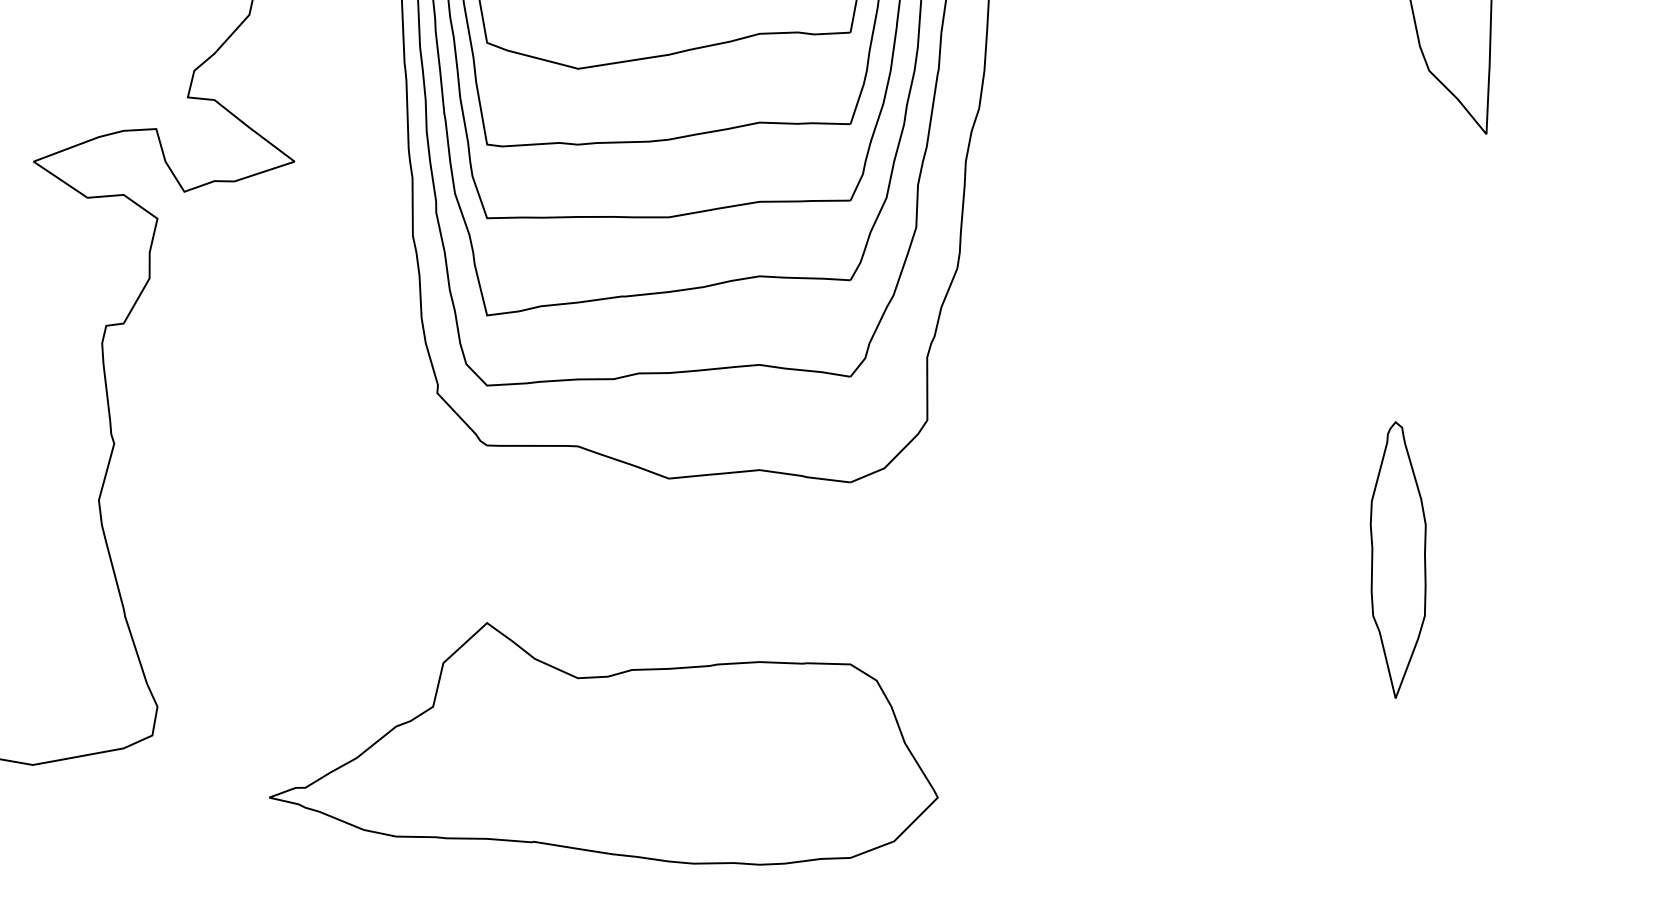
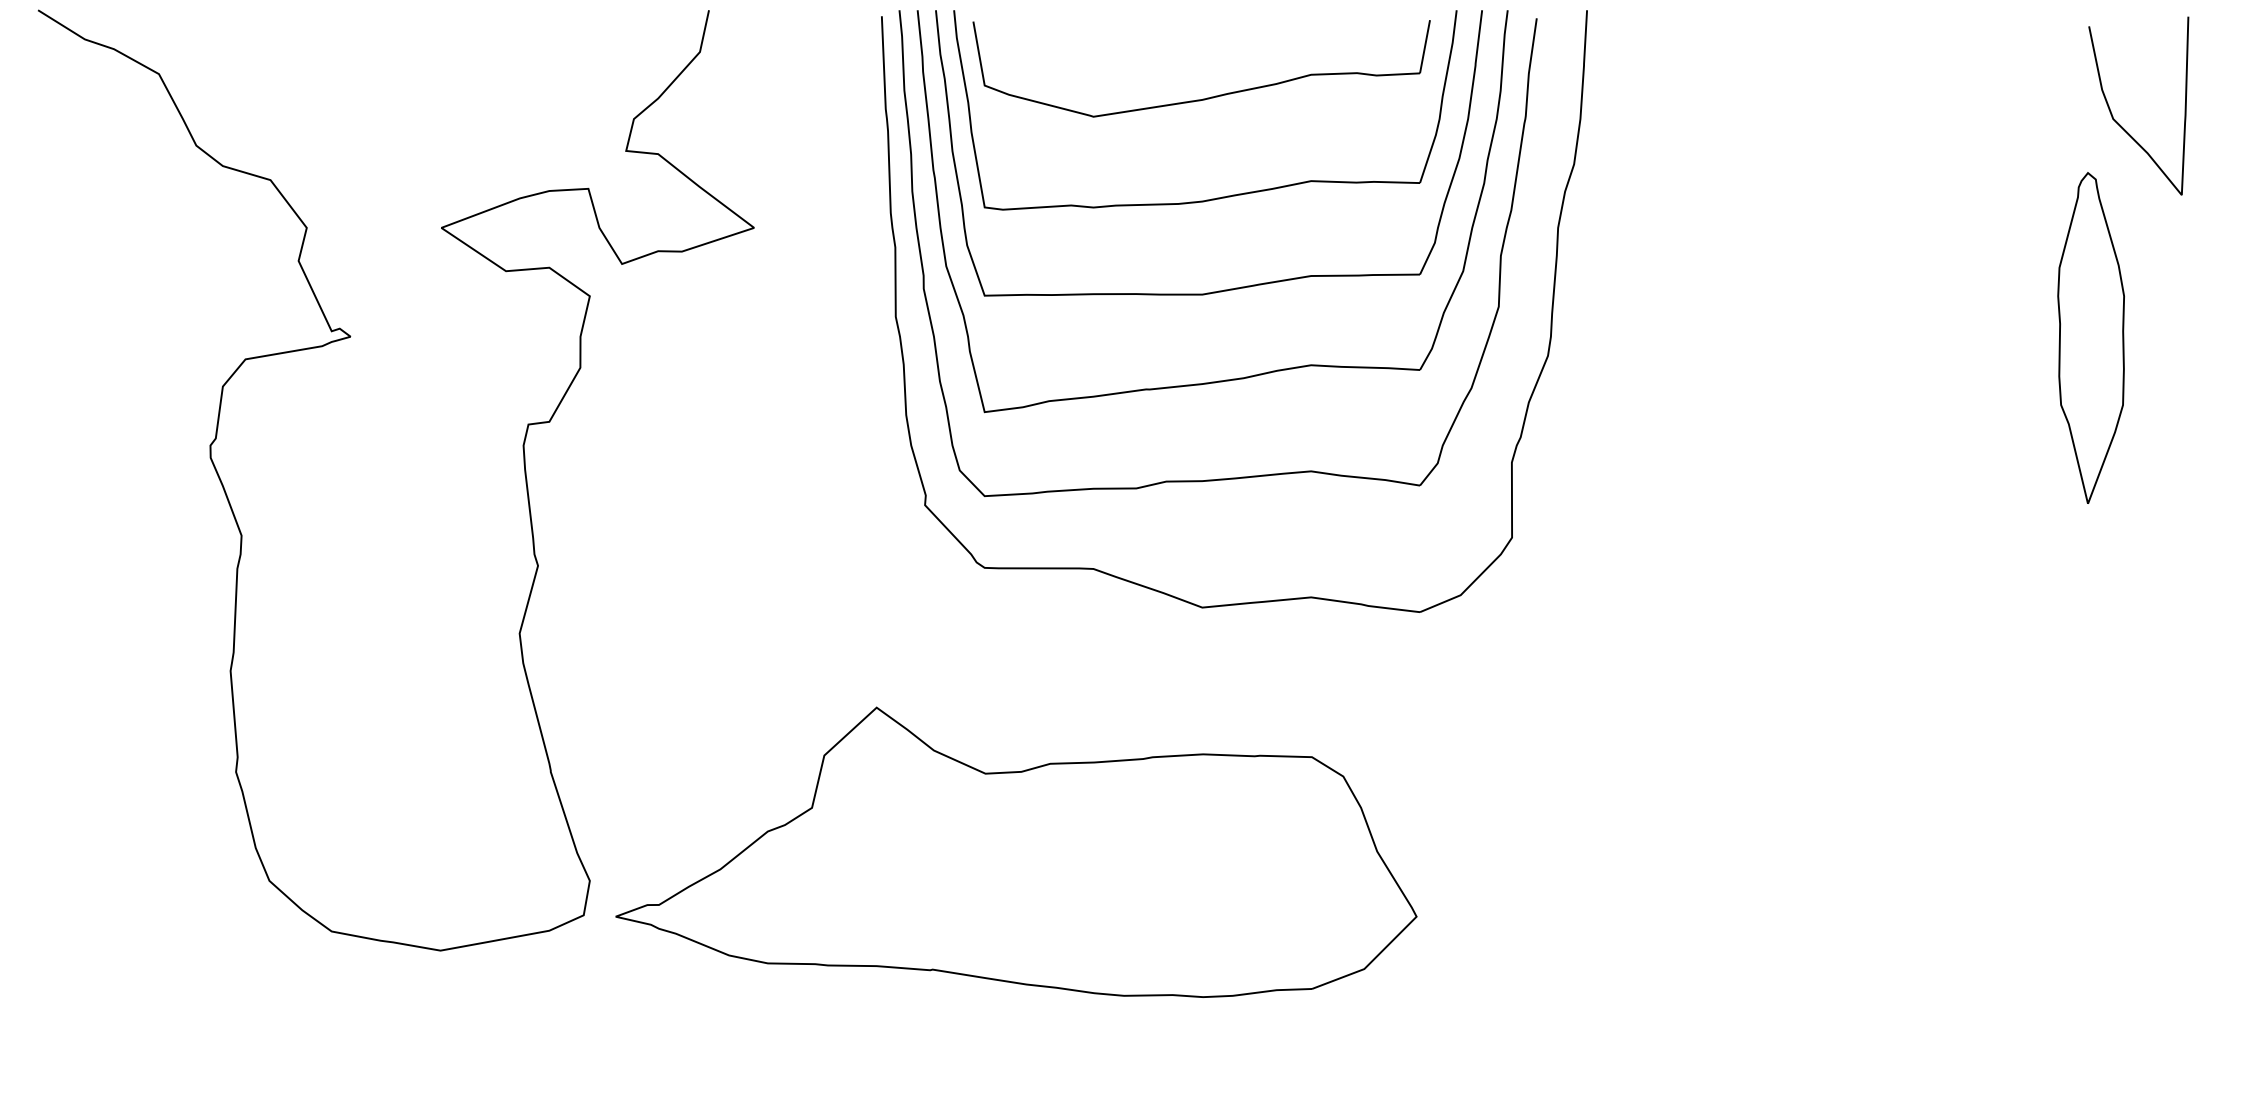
part: (1397, 559) -> (2090, 337), moved
part: (603, 743) -> (1016, 851), moved

